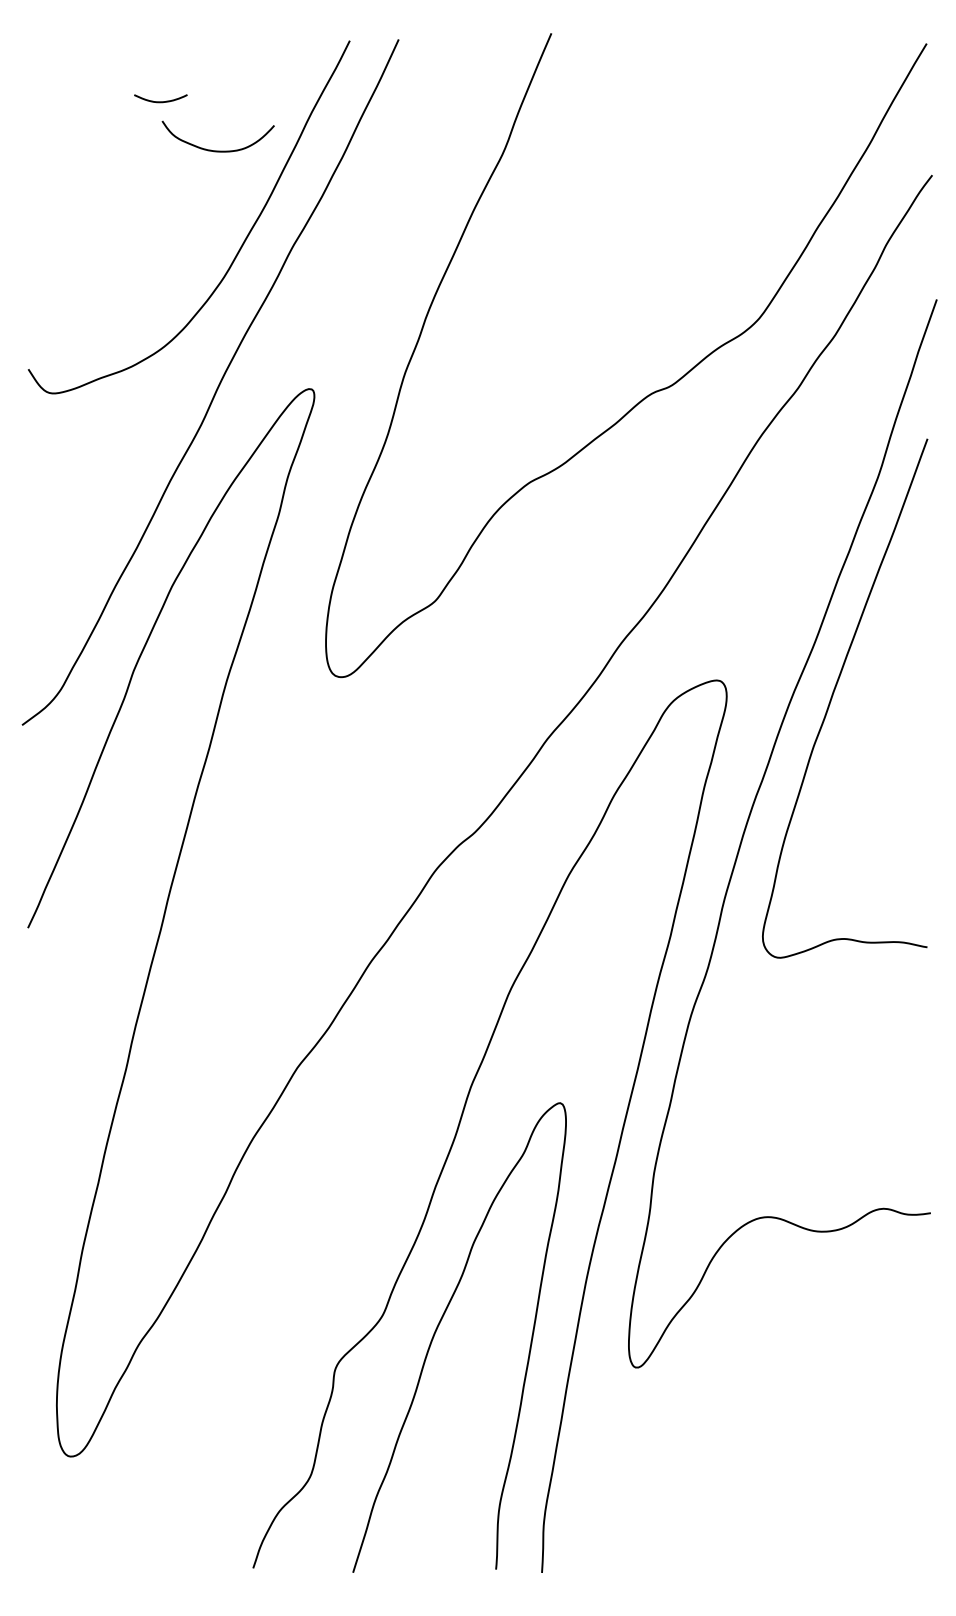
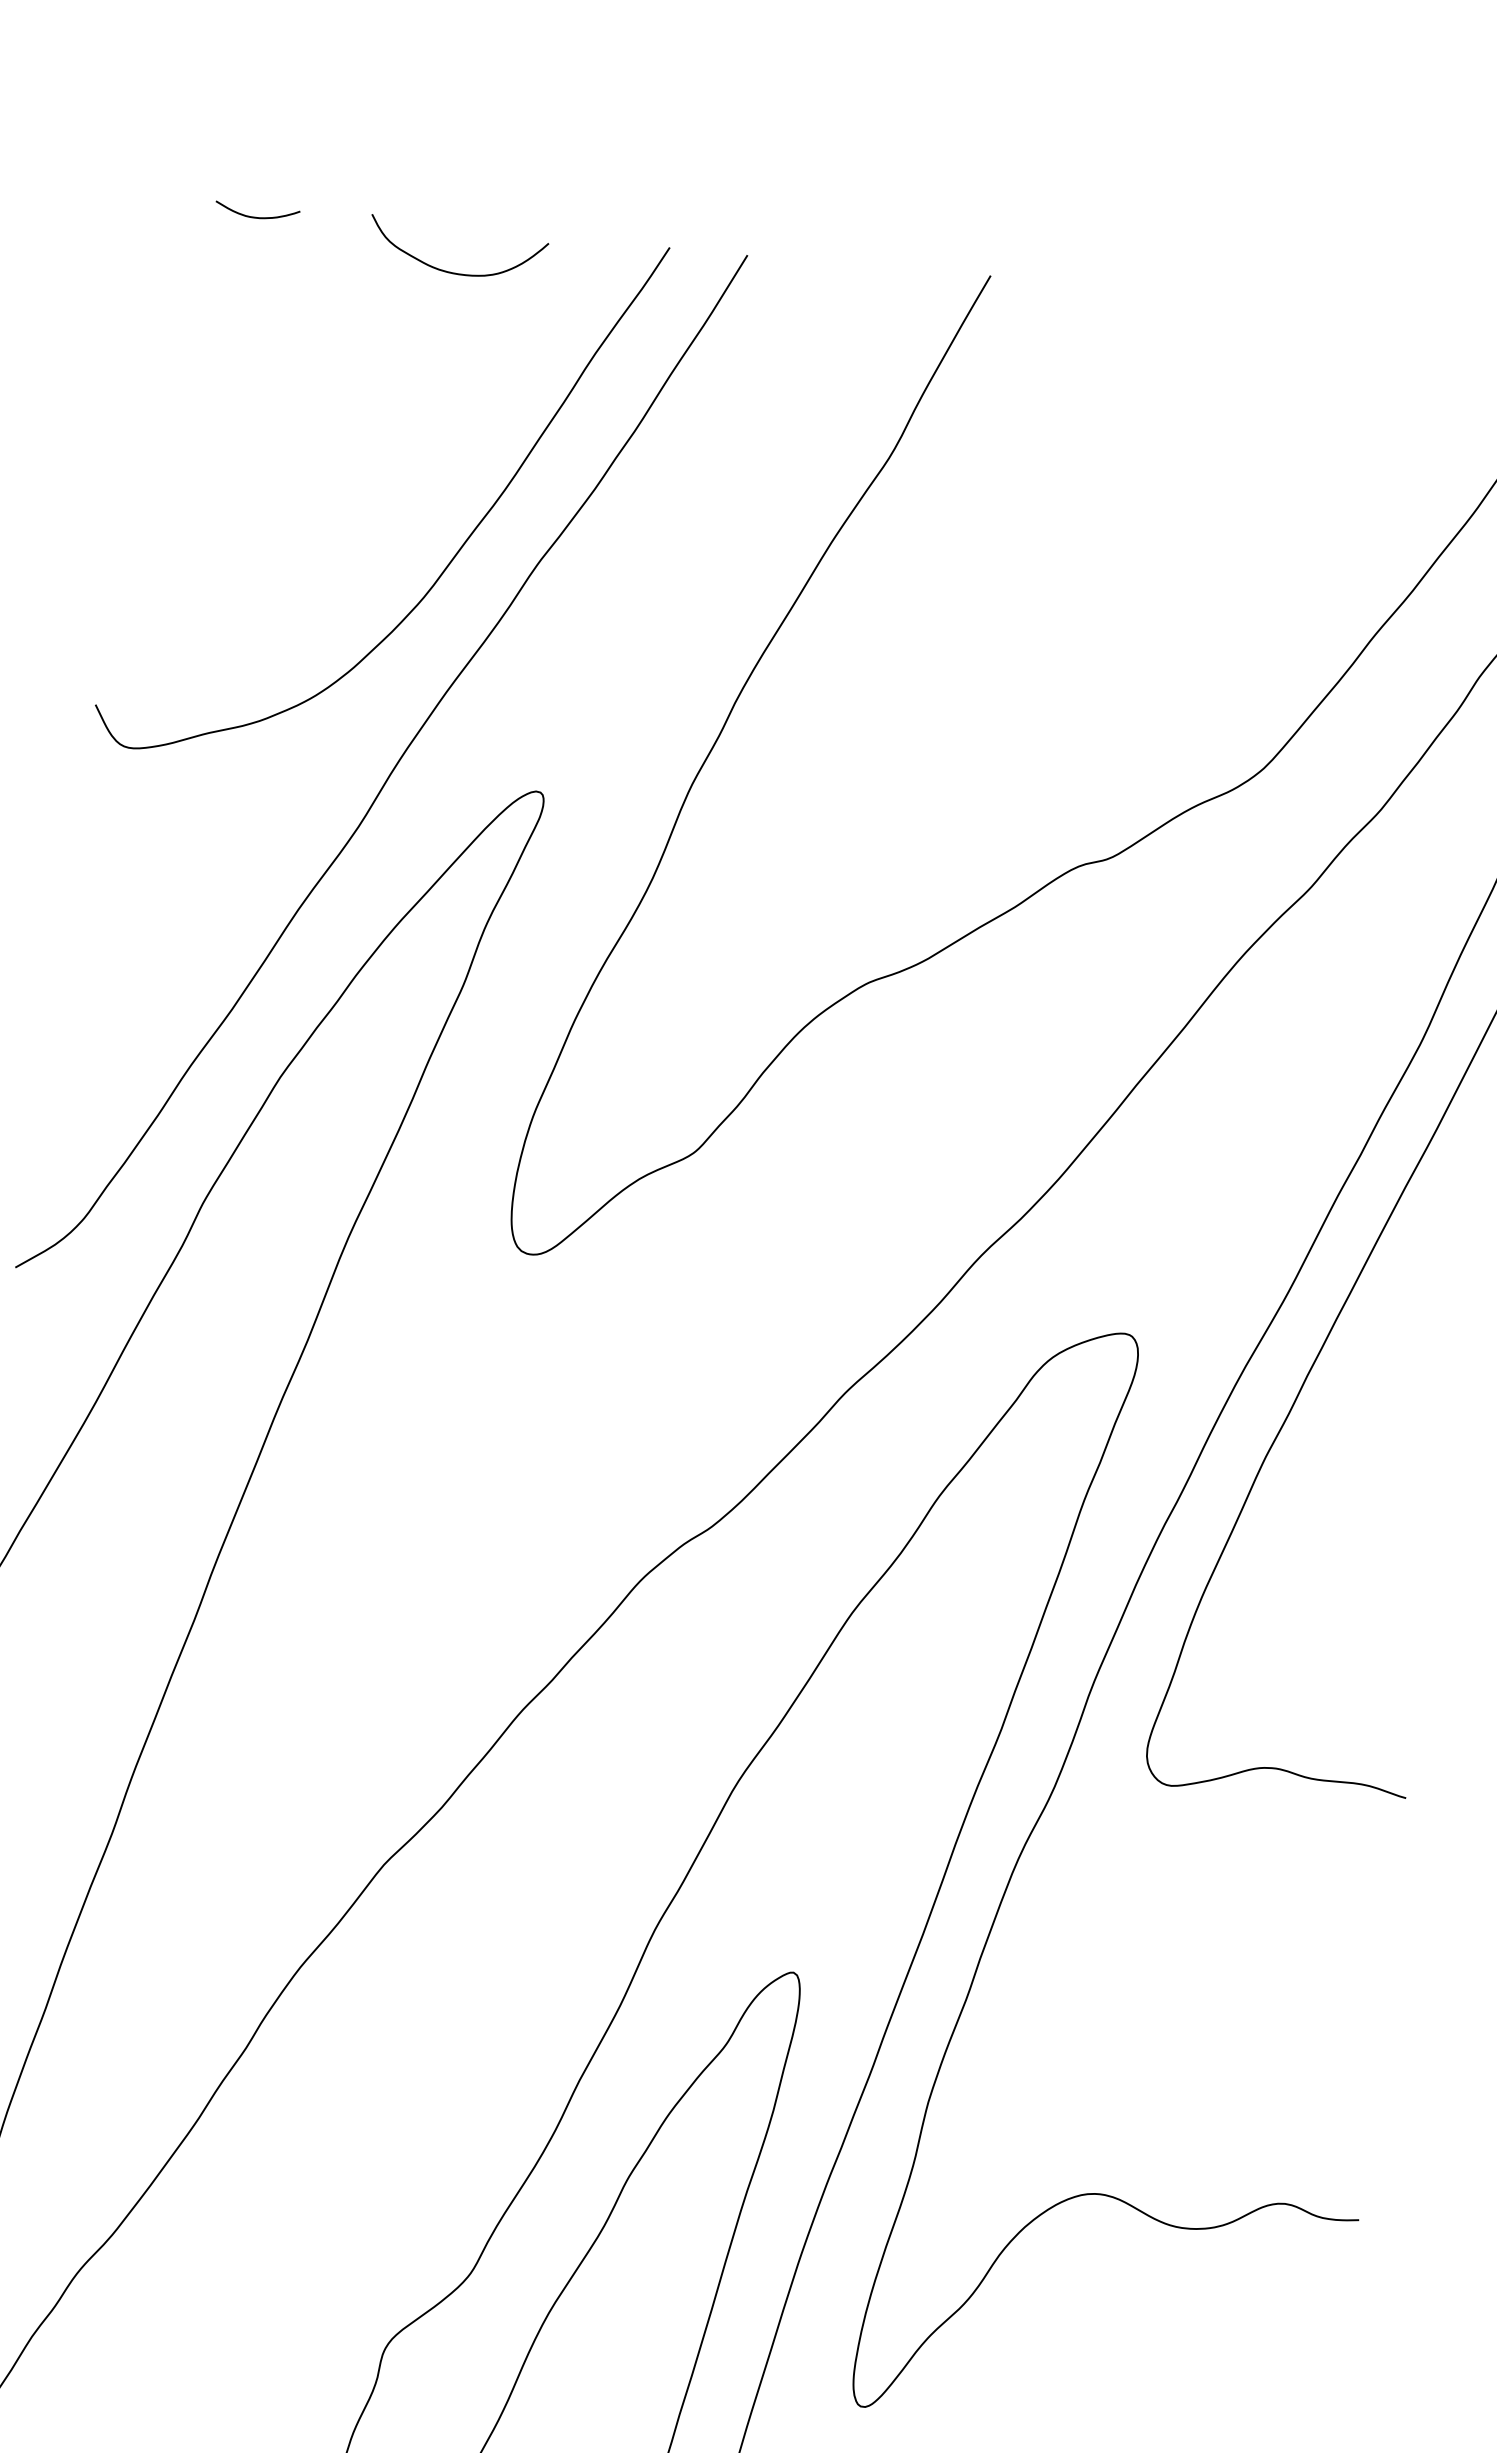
curve: (160, 101) -> (256, 216), moved
curve: (217, 150) -> (453, 271), moved

